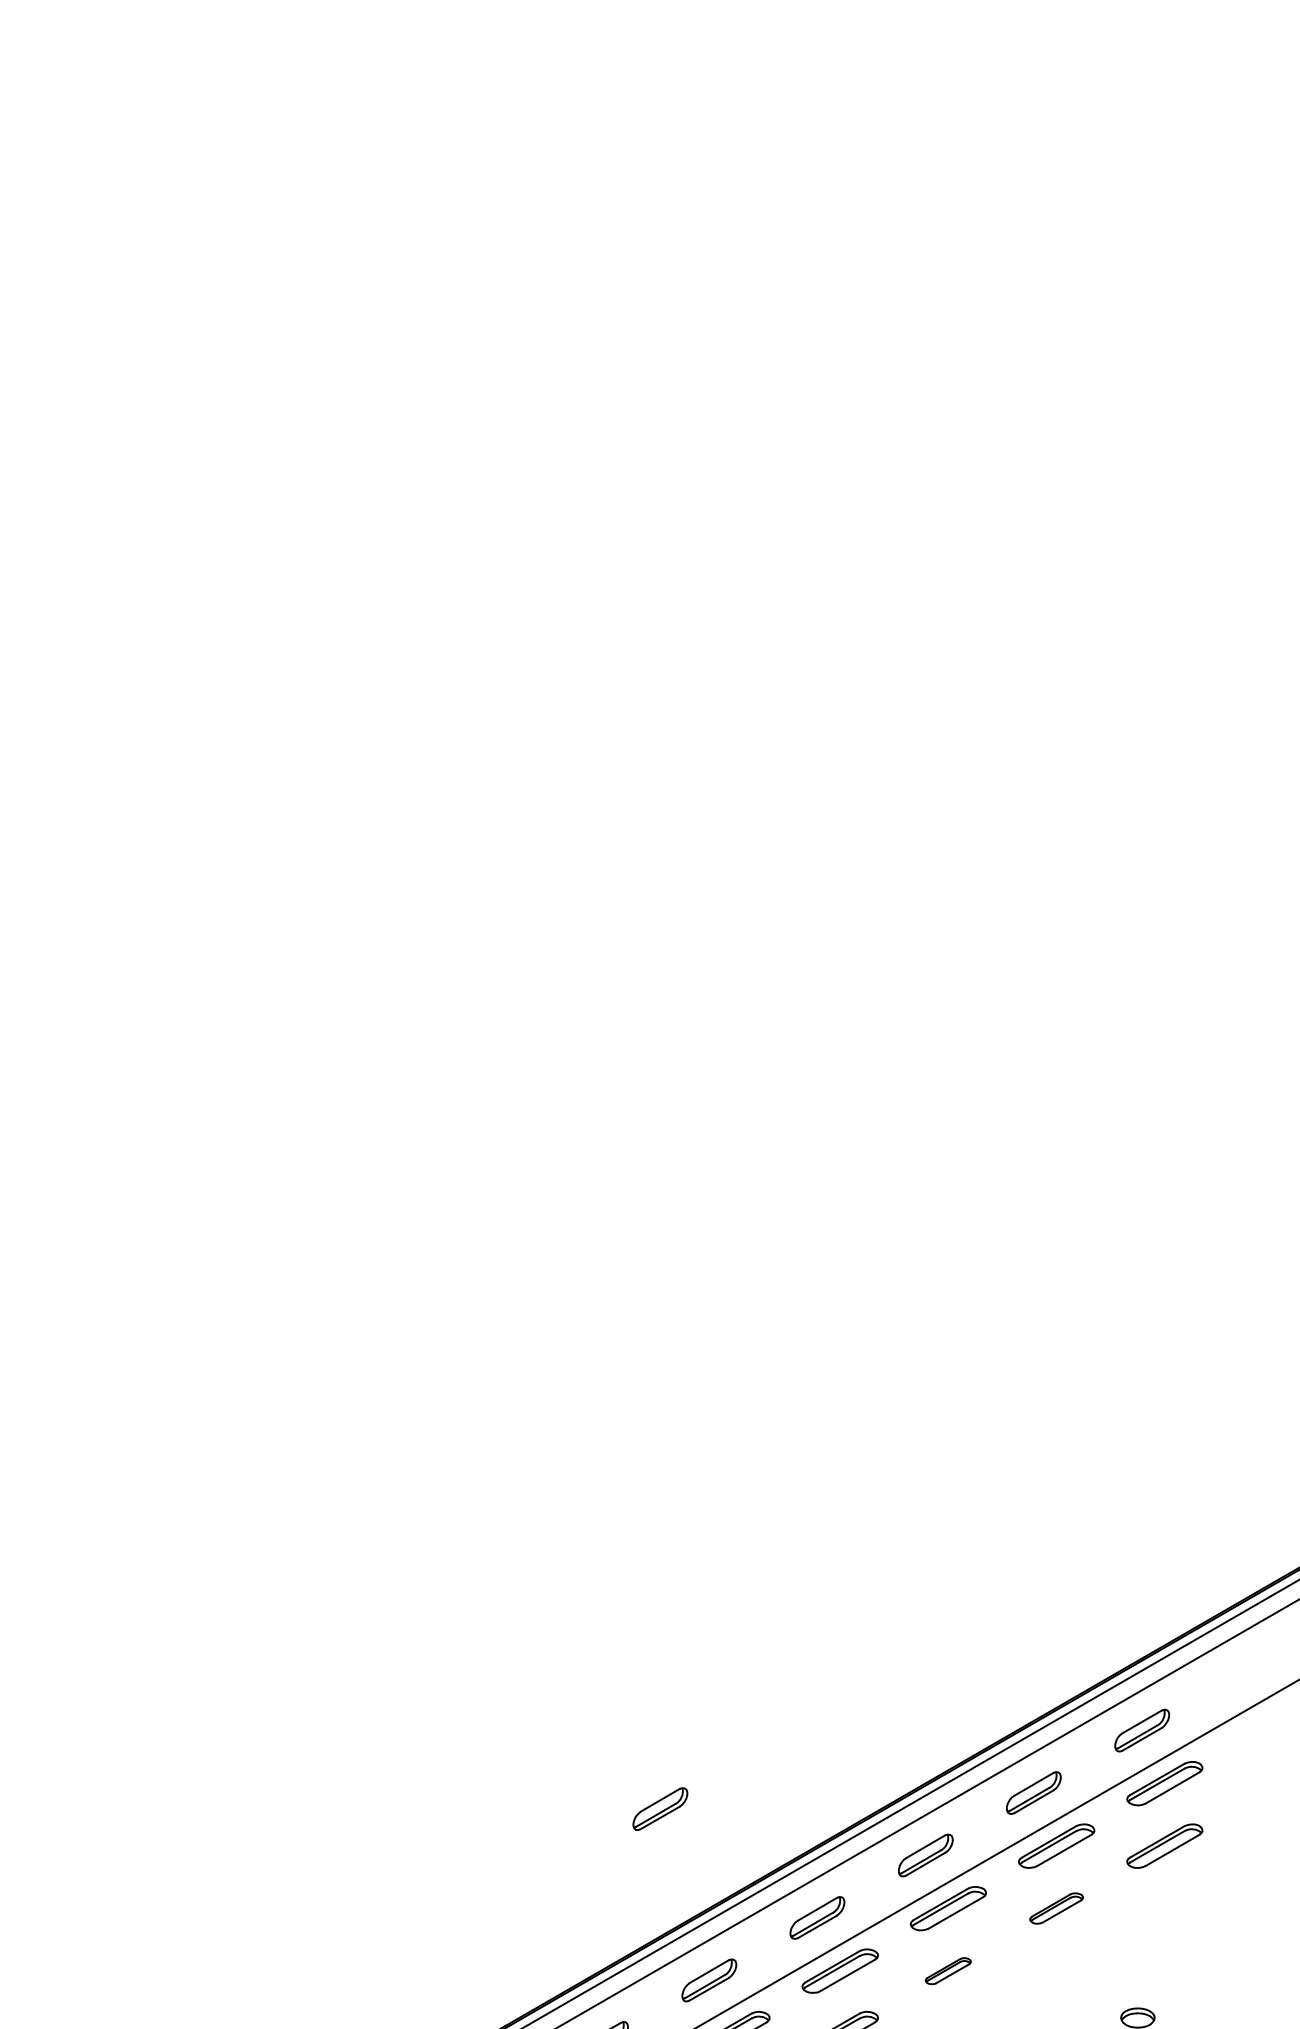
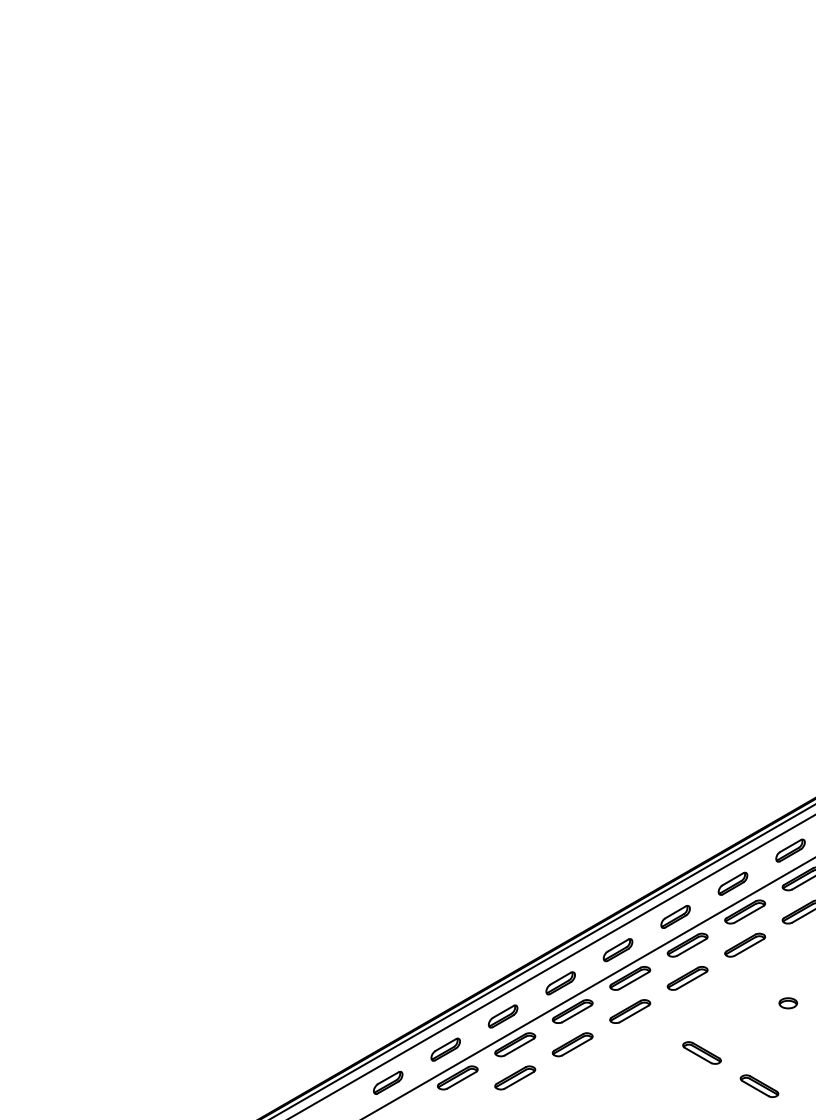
part: (660, 1809) -> (534, 892), removed
part: (1055, 1907) -> (744, 944), size x1.43
part: (948, 1971) -> (687, 978), size x1.67

